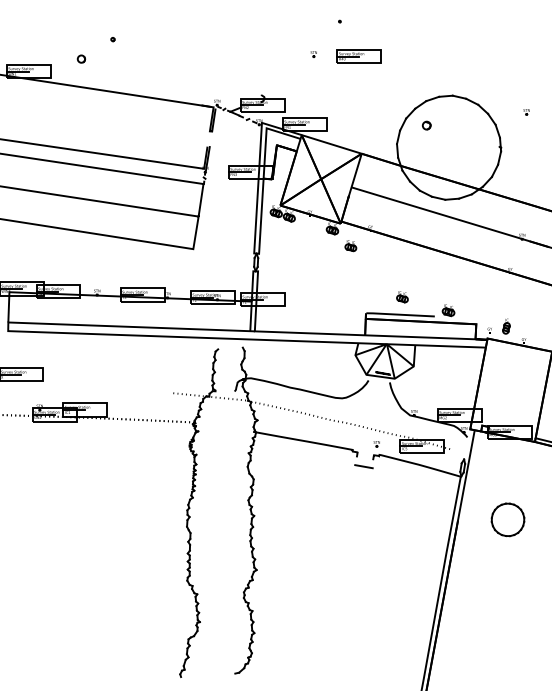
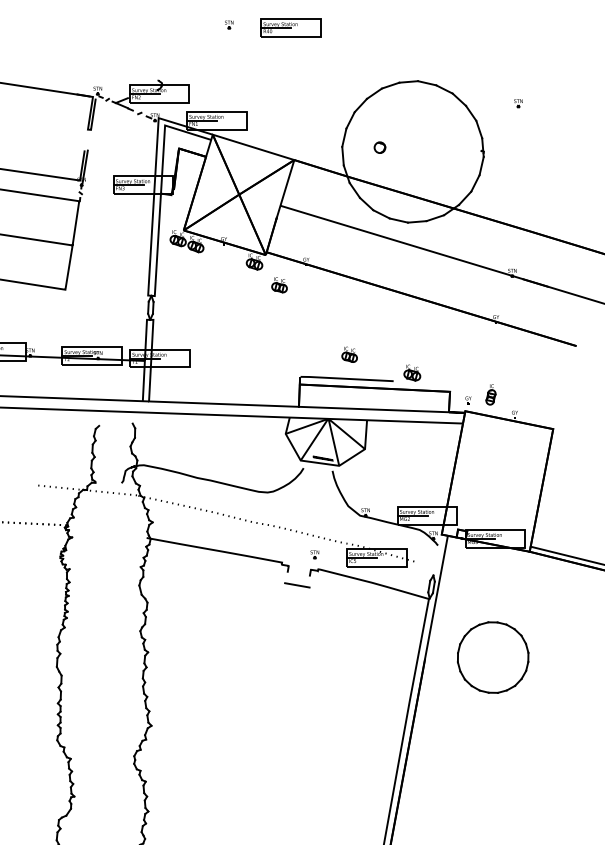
part: (426, 125) -> (379, 147), moved
part: (507, 519) -> (492, 657), size x1.6

